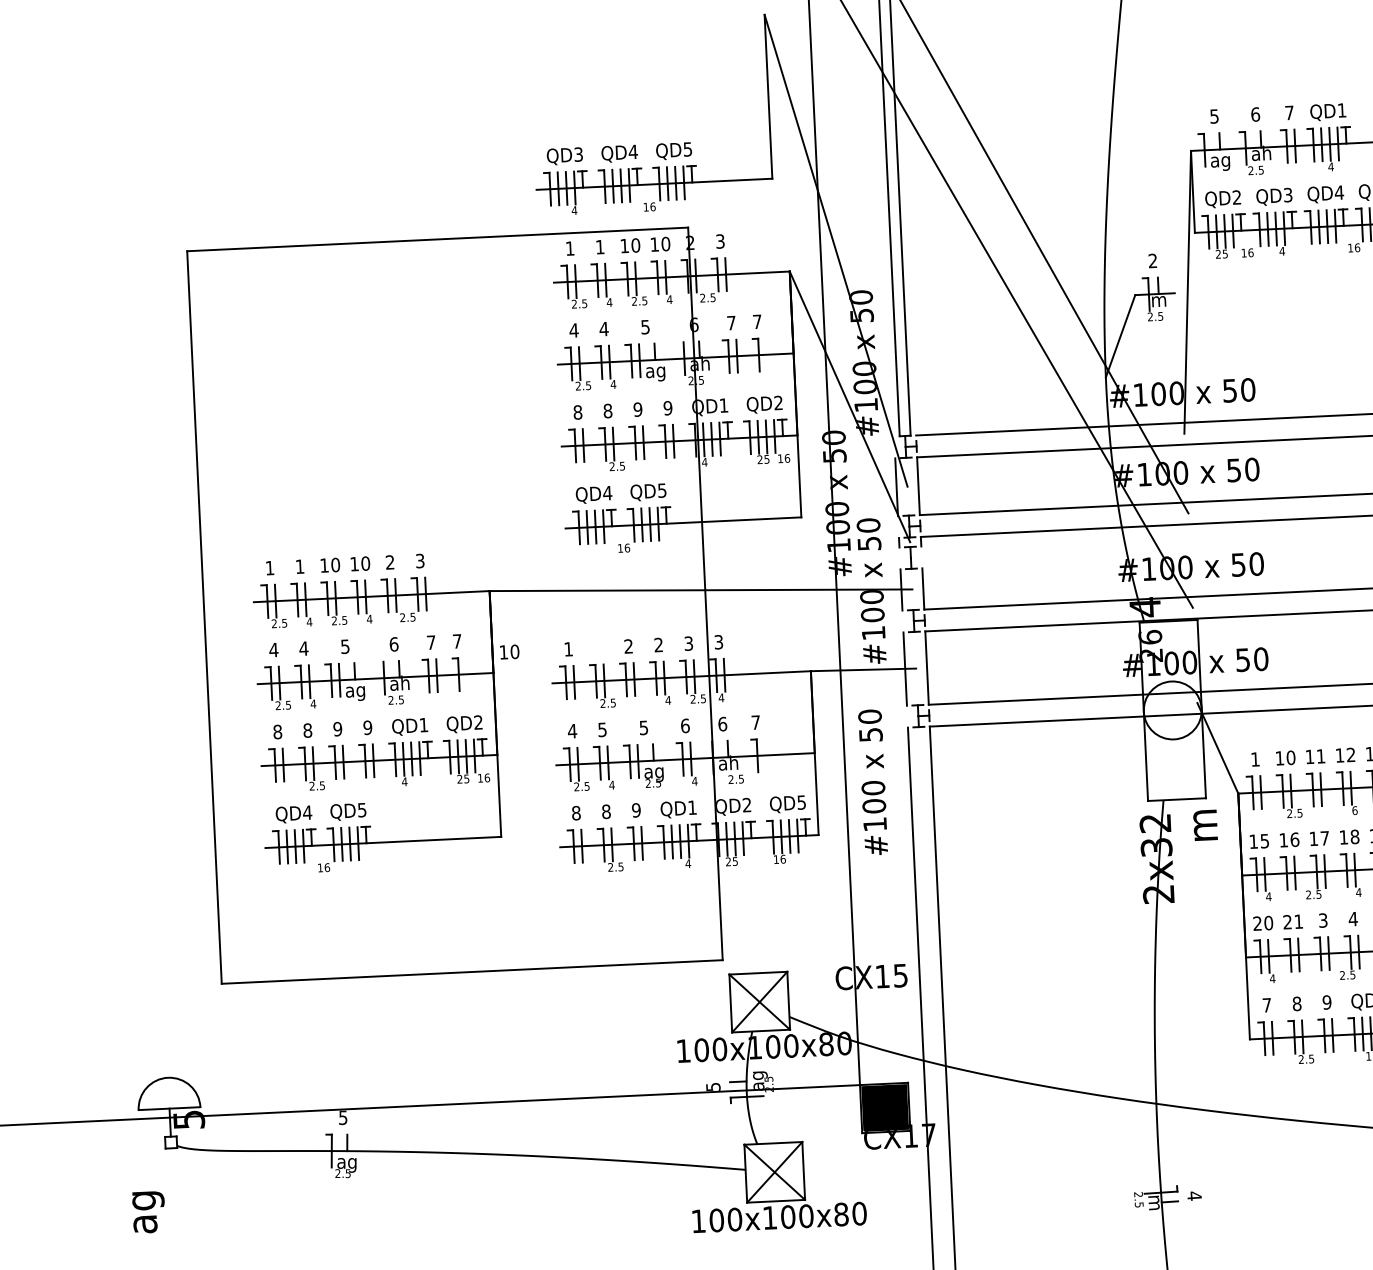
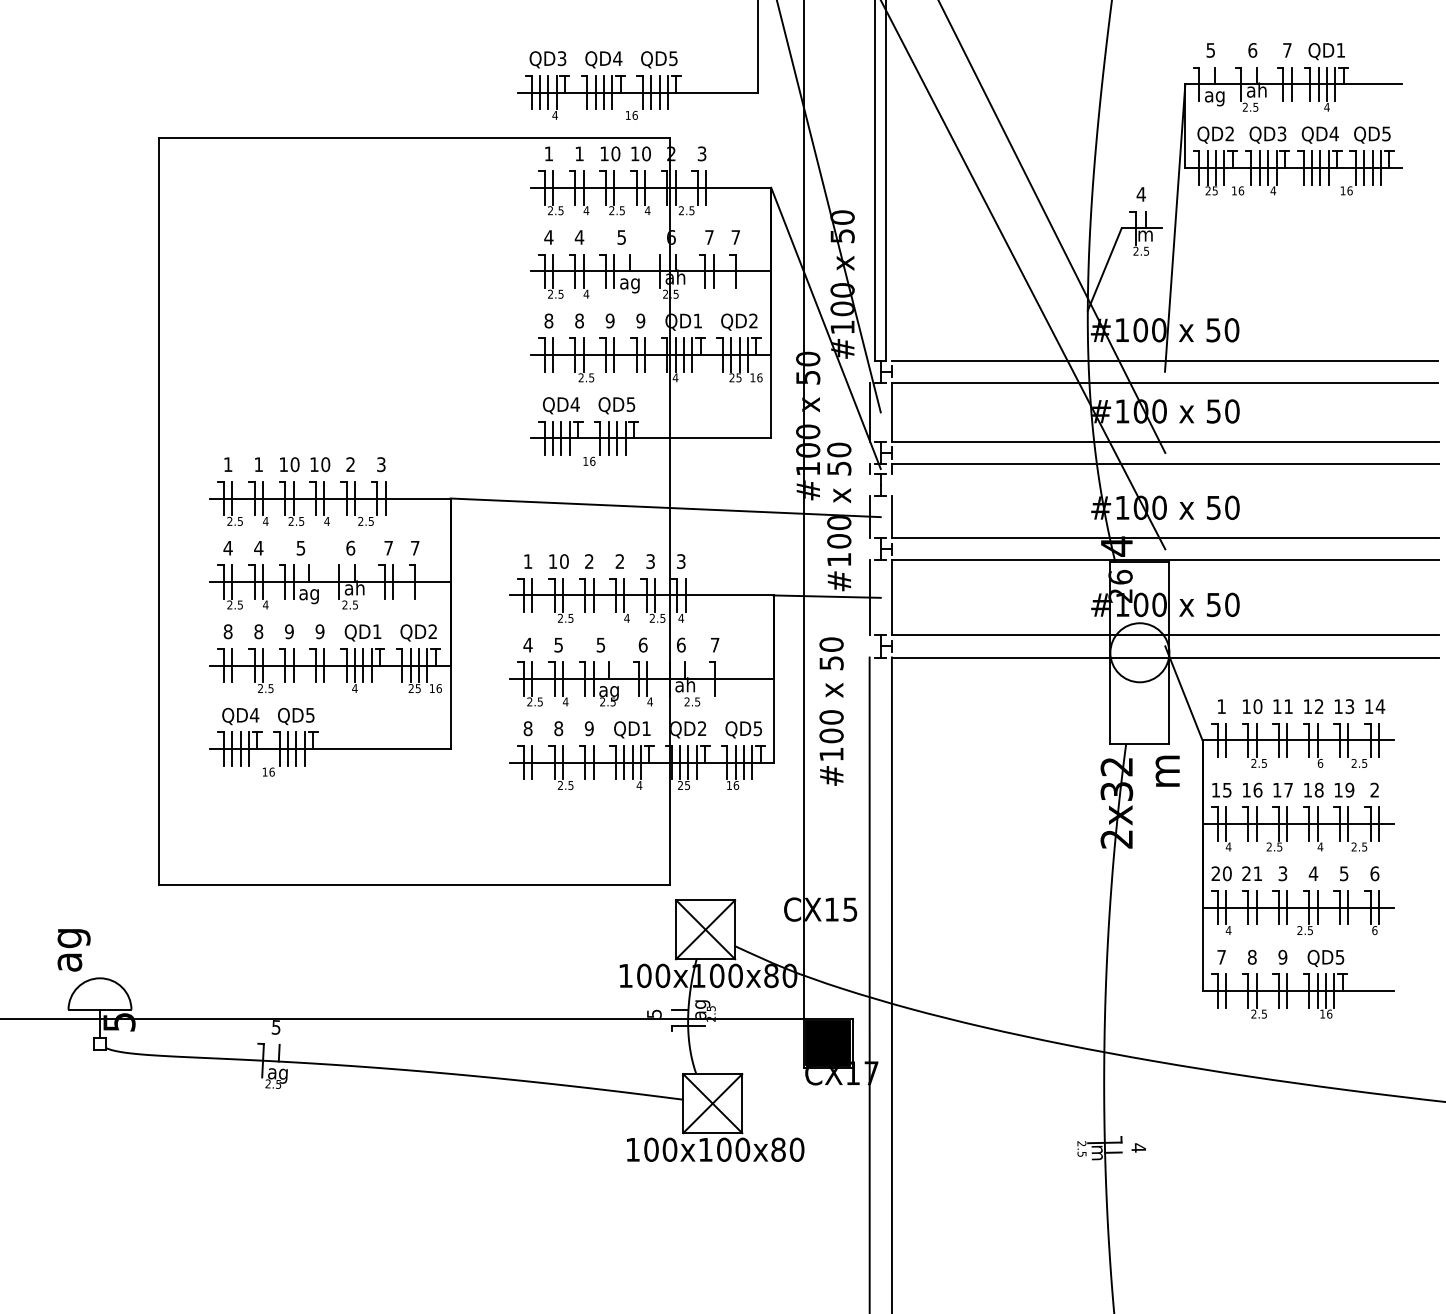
text: (1152, 261) -> (1140, 194), 2 -> 4
text: (509, 652) -> (558, 561), moved
text: (148, 1212) -> (73, 950), moved

